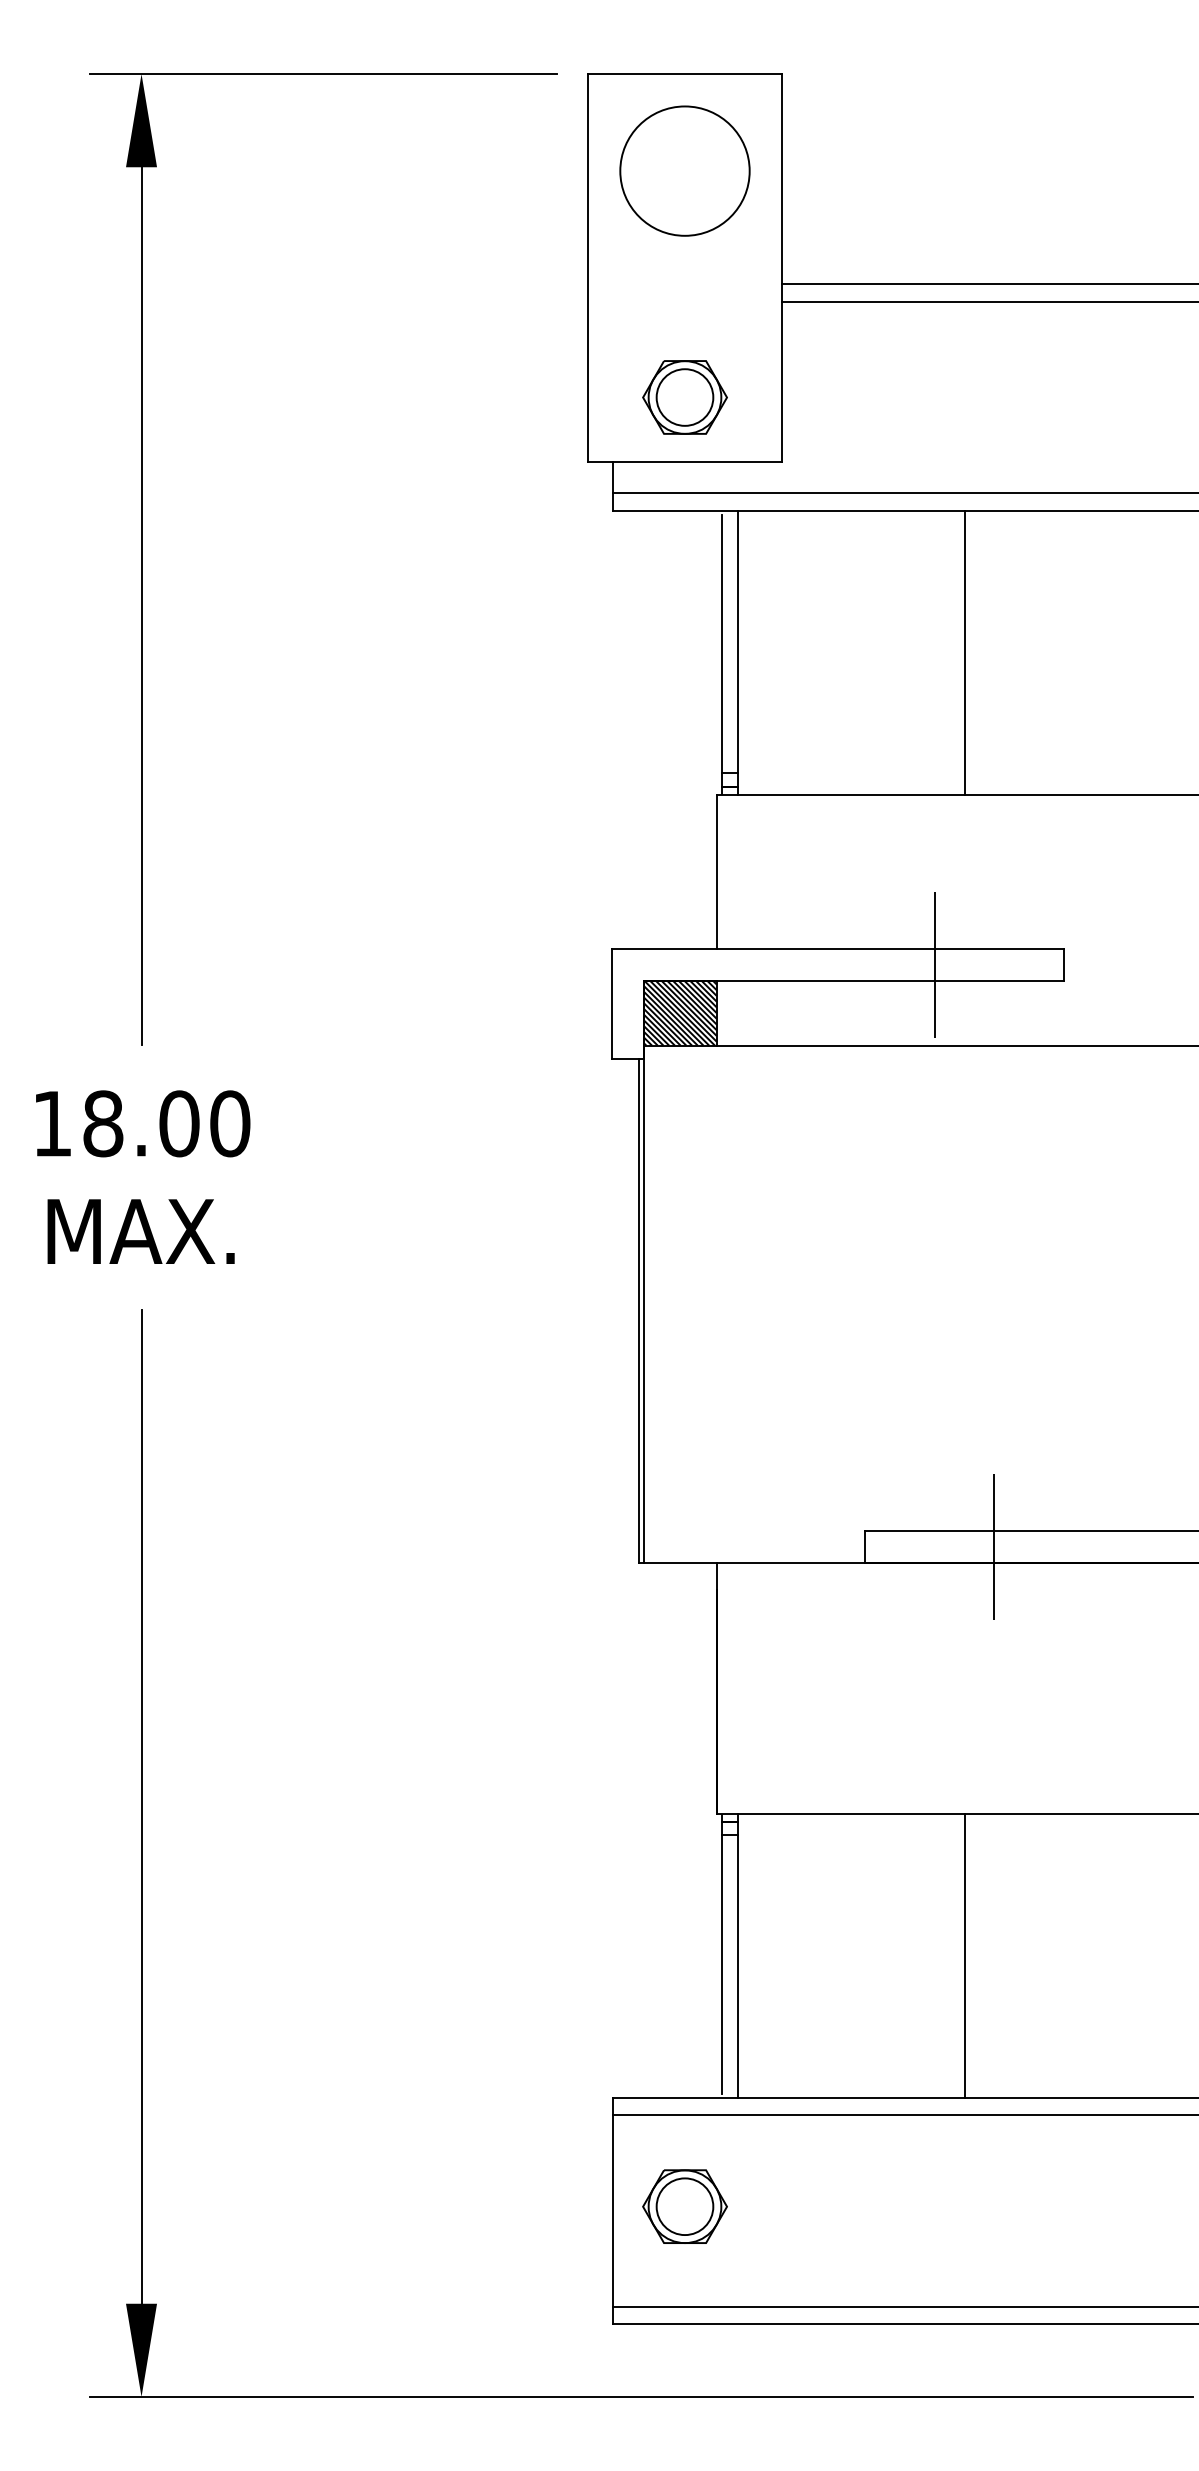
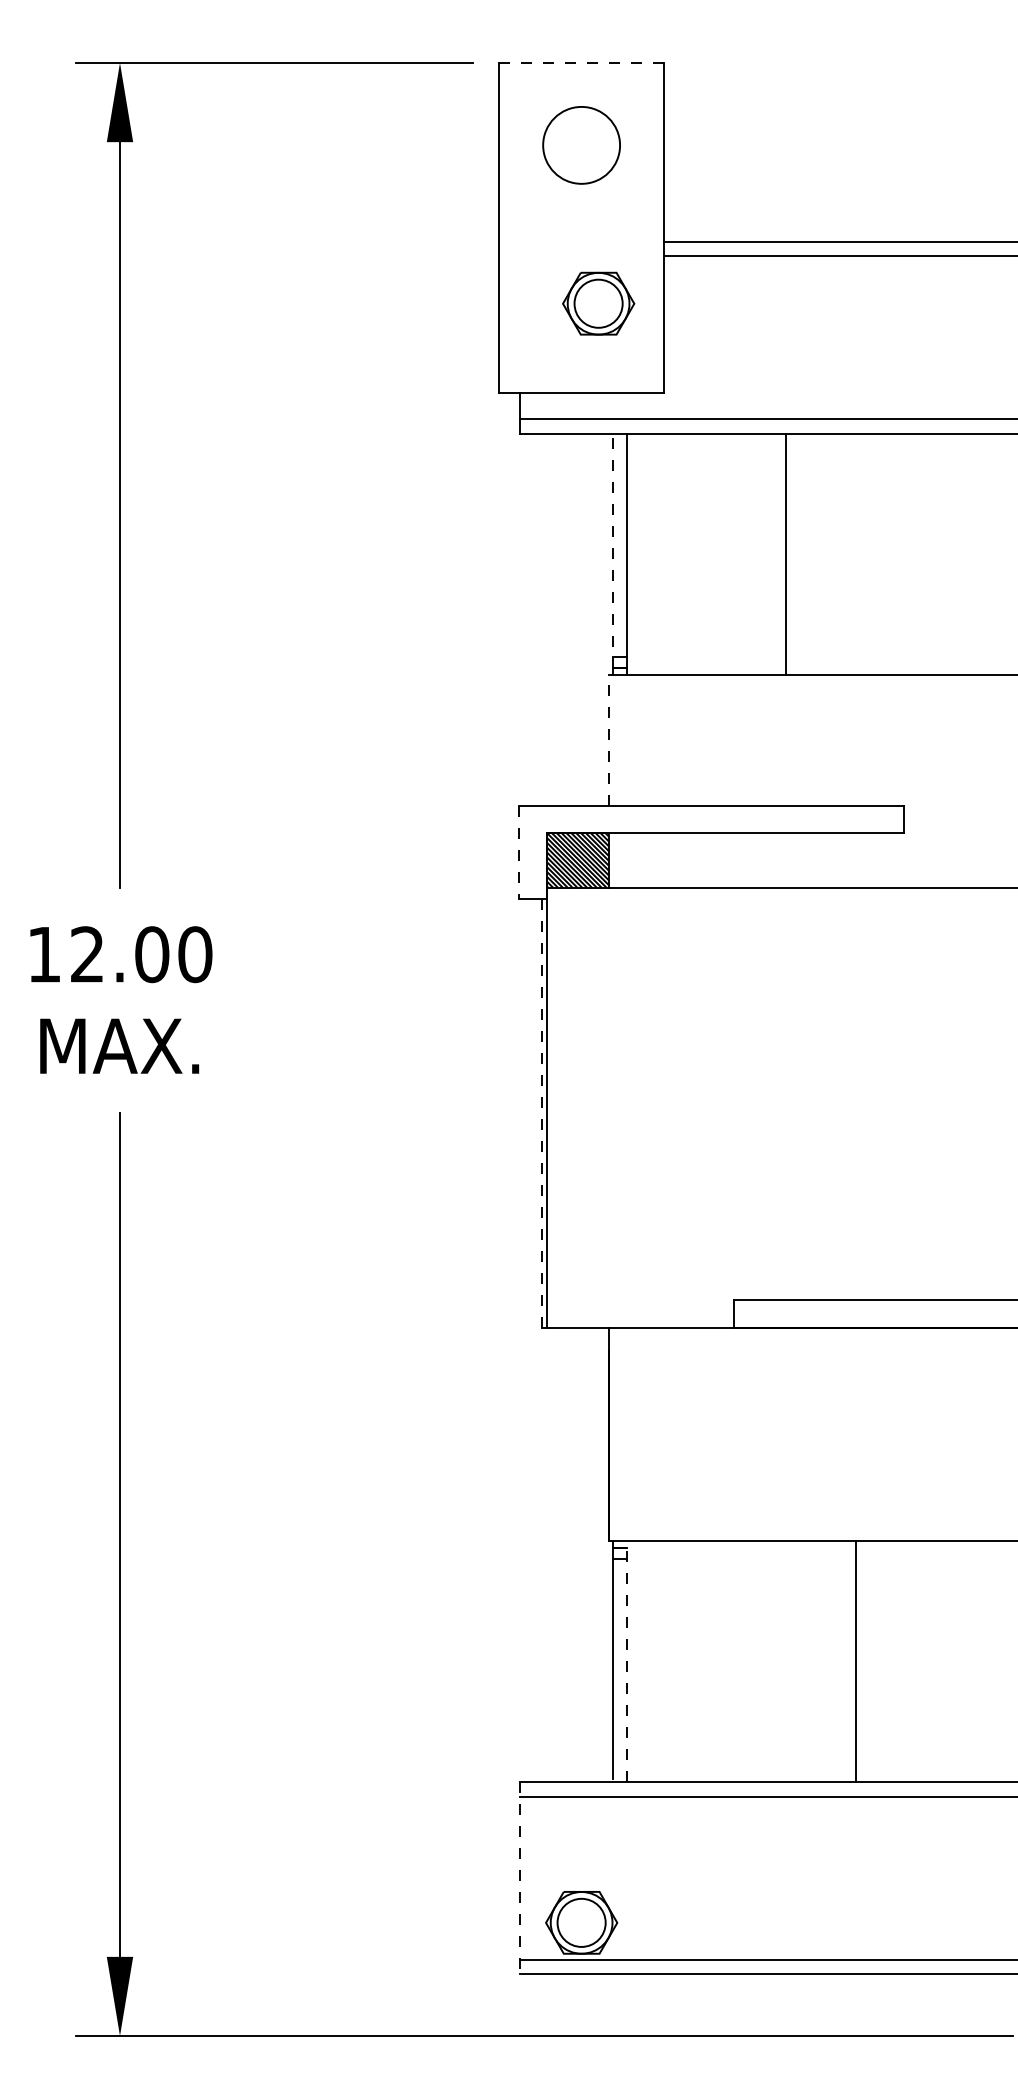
line: (685, 74) -> (582, 63), solid -> dashed
circle: (684, 170) -> (581, 144), size x0.7
part: (684, 397) -> (598, 303), moved
line: (722, 650) -> (613, 552), solid -> dashed
line: (964, 652) -> (785, 554), moved
line: (716, 871) -> (608, 740), solid -> dashed
line: (934, 964) -> (793, 819), removed
line: (611, 1003) -> (519, 852), solid -> dashed
text: (103, 1123) -> (87, 954), 18.00 -> 12.00
line: (638, 1310) -> (542, 1113), solid -> dashed
line: (994, 1546) -> (844, 1313), removed
line: (738, 1956) -> (627, 1661), solid -> dashed
line: (964, 1956) -> (855, 1661), moved
part: (684, 2206) -> (581, 1922), moved
line: (612, 2211) -> (520, 1878), solid -> dashed

